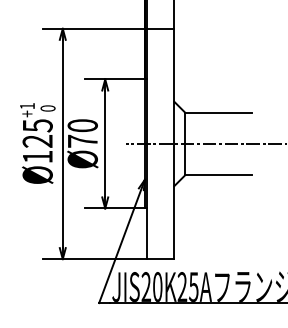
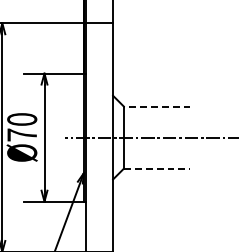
line: (218, 112) -> (156, 106), solid -> dashed
line: (218, 175) -> (156, 168), solid -> dashed

